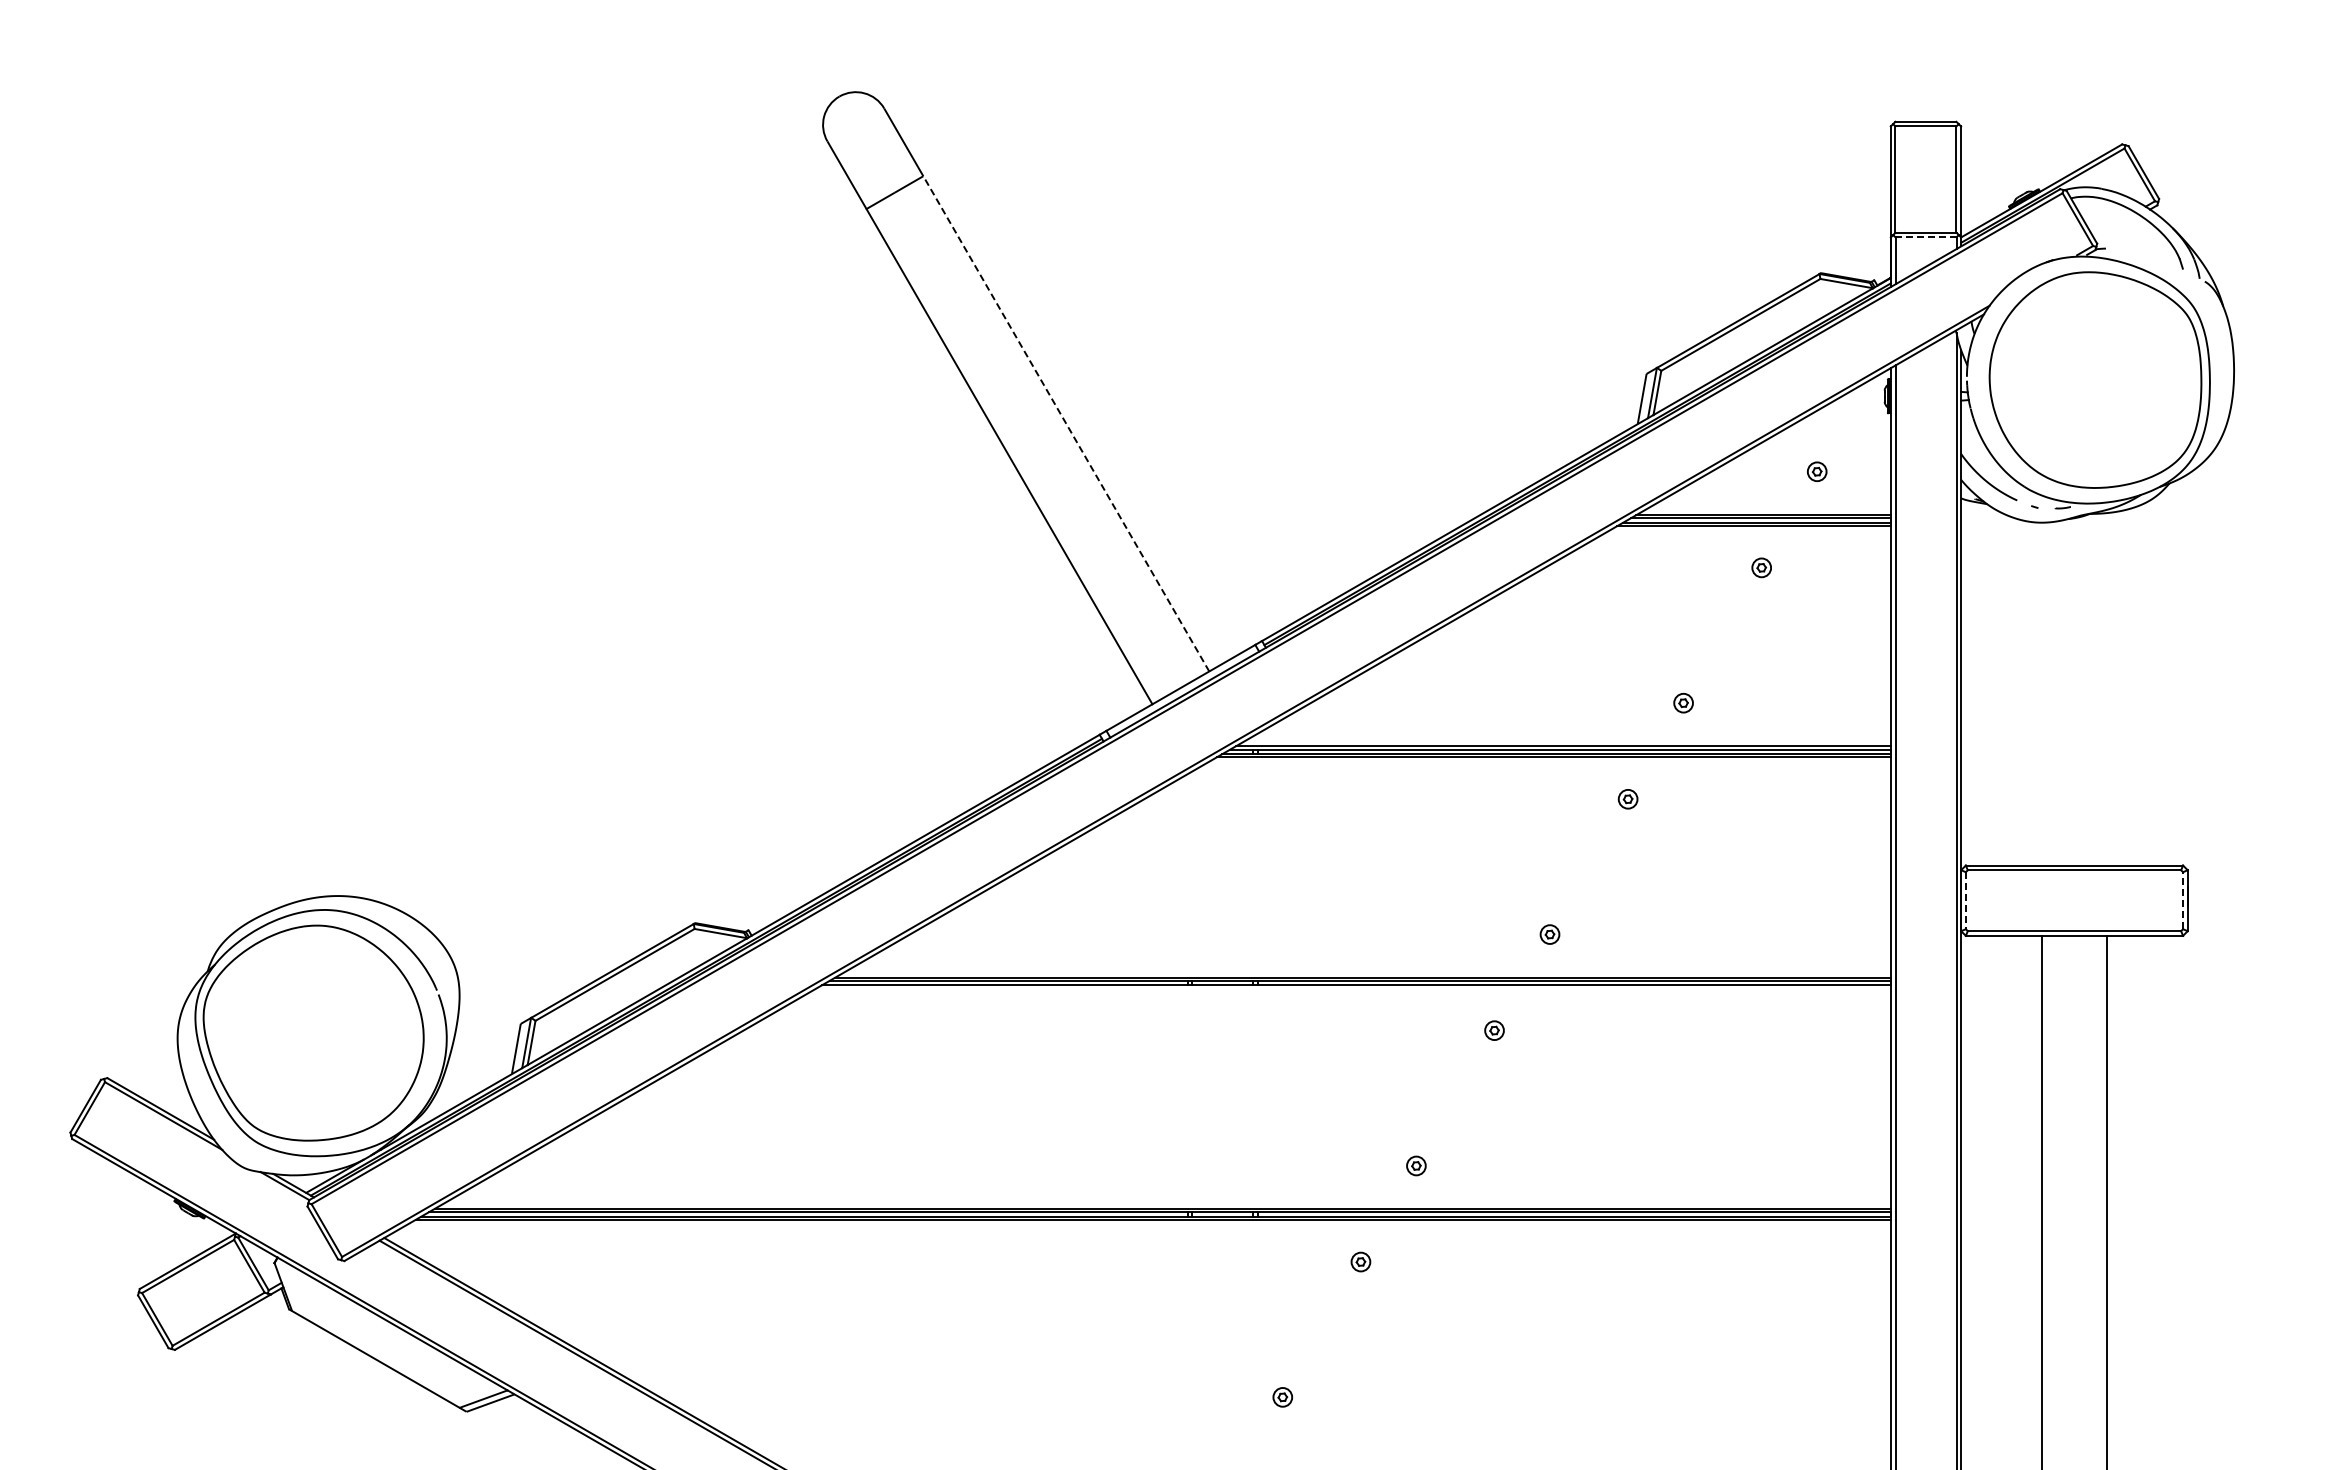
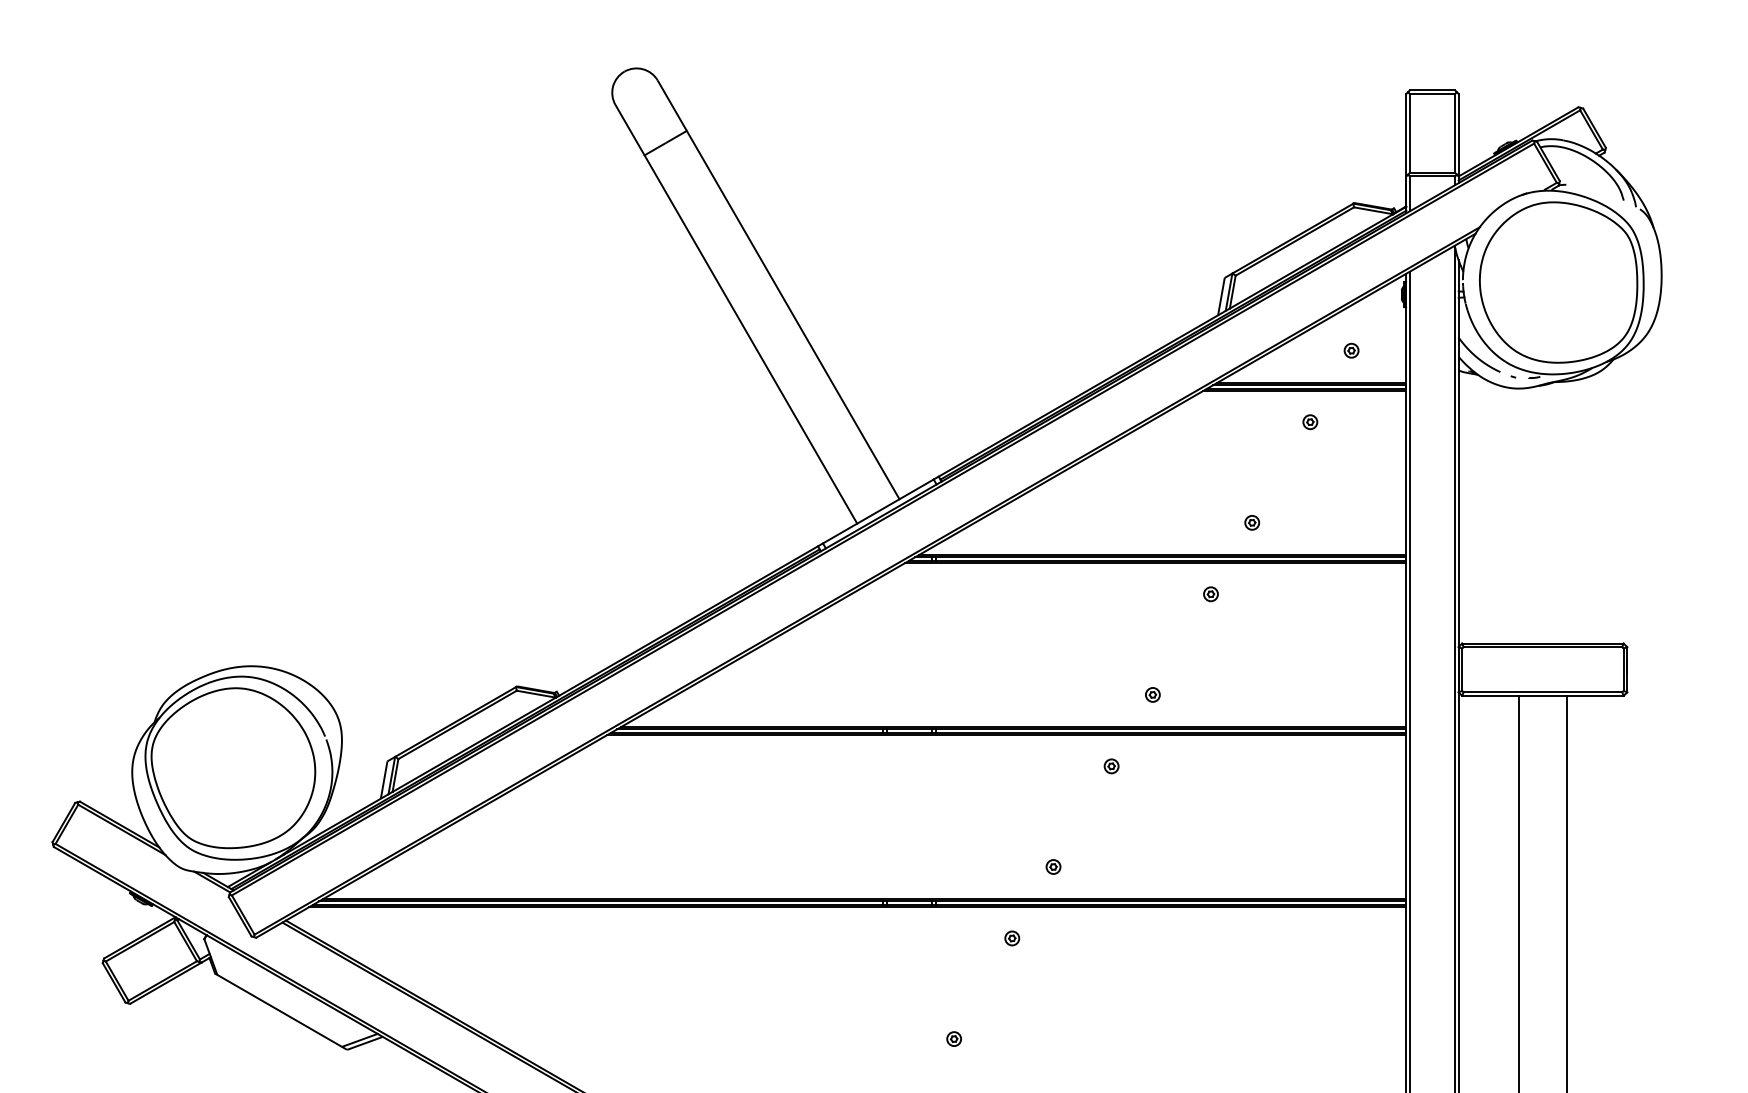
line: (1925, 237) -> (1432, 176), dashed -> solid
line: (1066, 423) -> (793, 314), dashed -> solid
line: (1965, 900) -> (1461, 669), dashed -> solid
line: (2183, 900) -> (1624, 669), dashed -> solid
line: (1353, 988) -> (1006, 735), added

